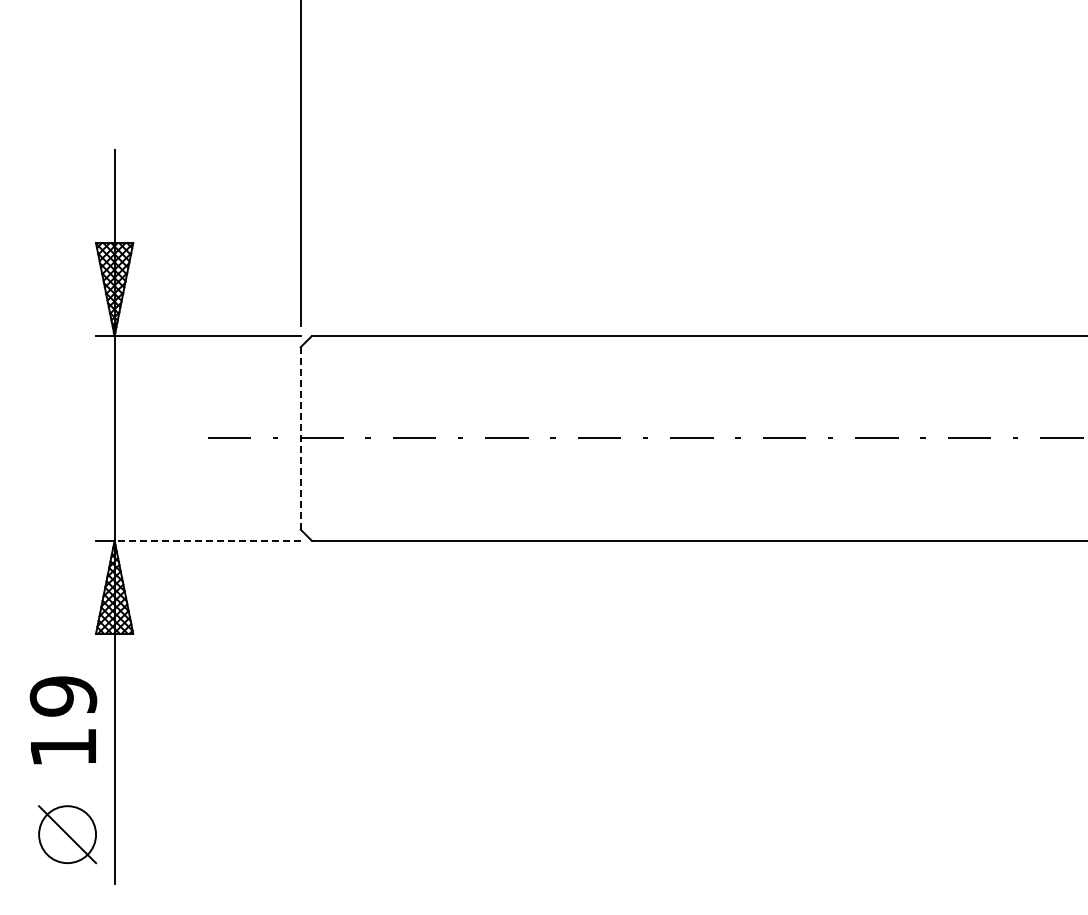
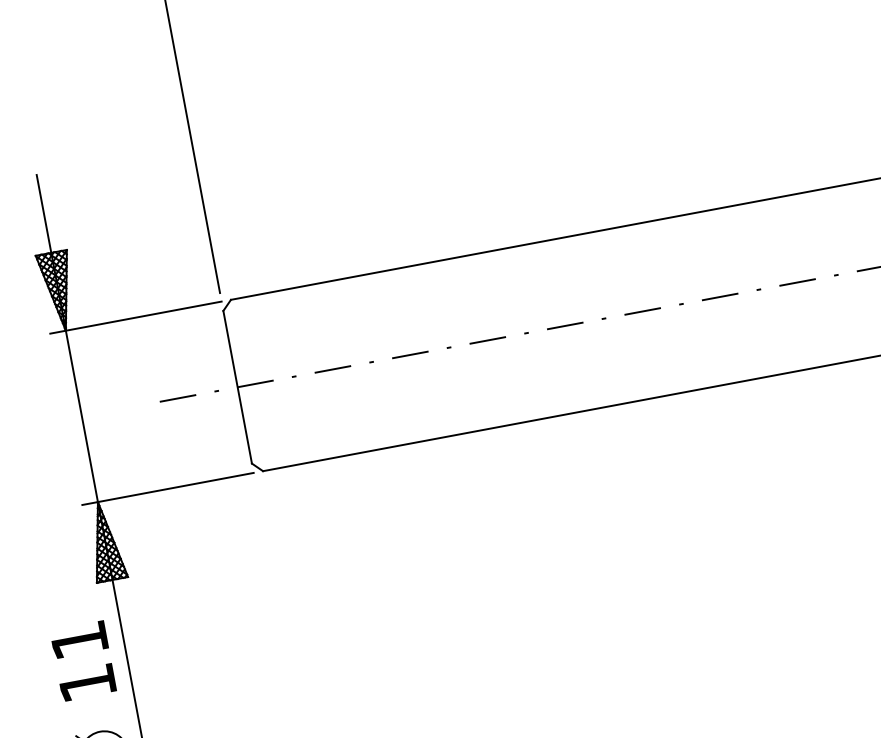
line: (300, 438) -> (237, 387), dashed -> solid
line: (207, 540) -> (175, 487), dashed -> solid
text: (63, 696) -> (79, 640), 19 -> 11

